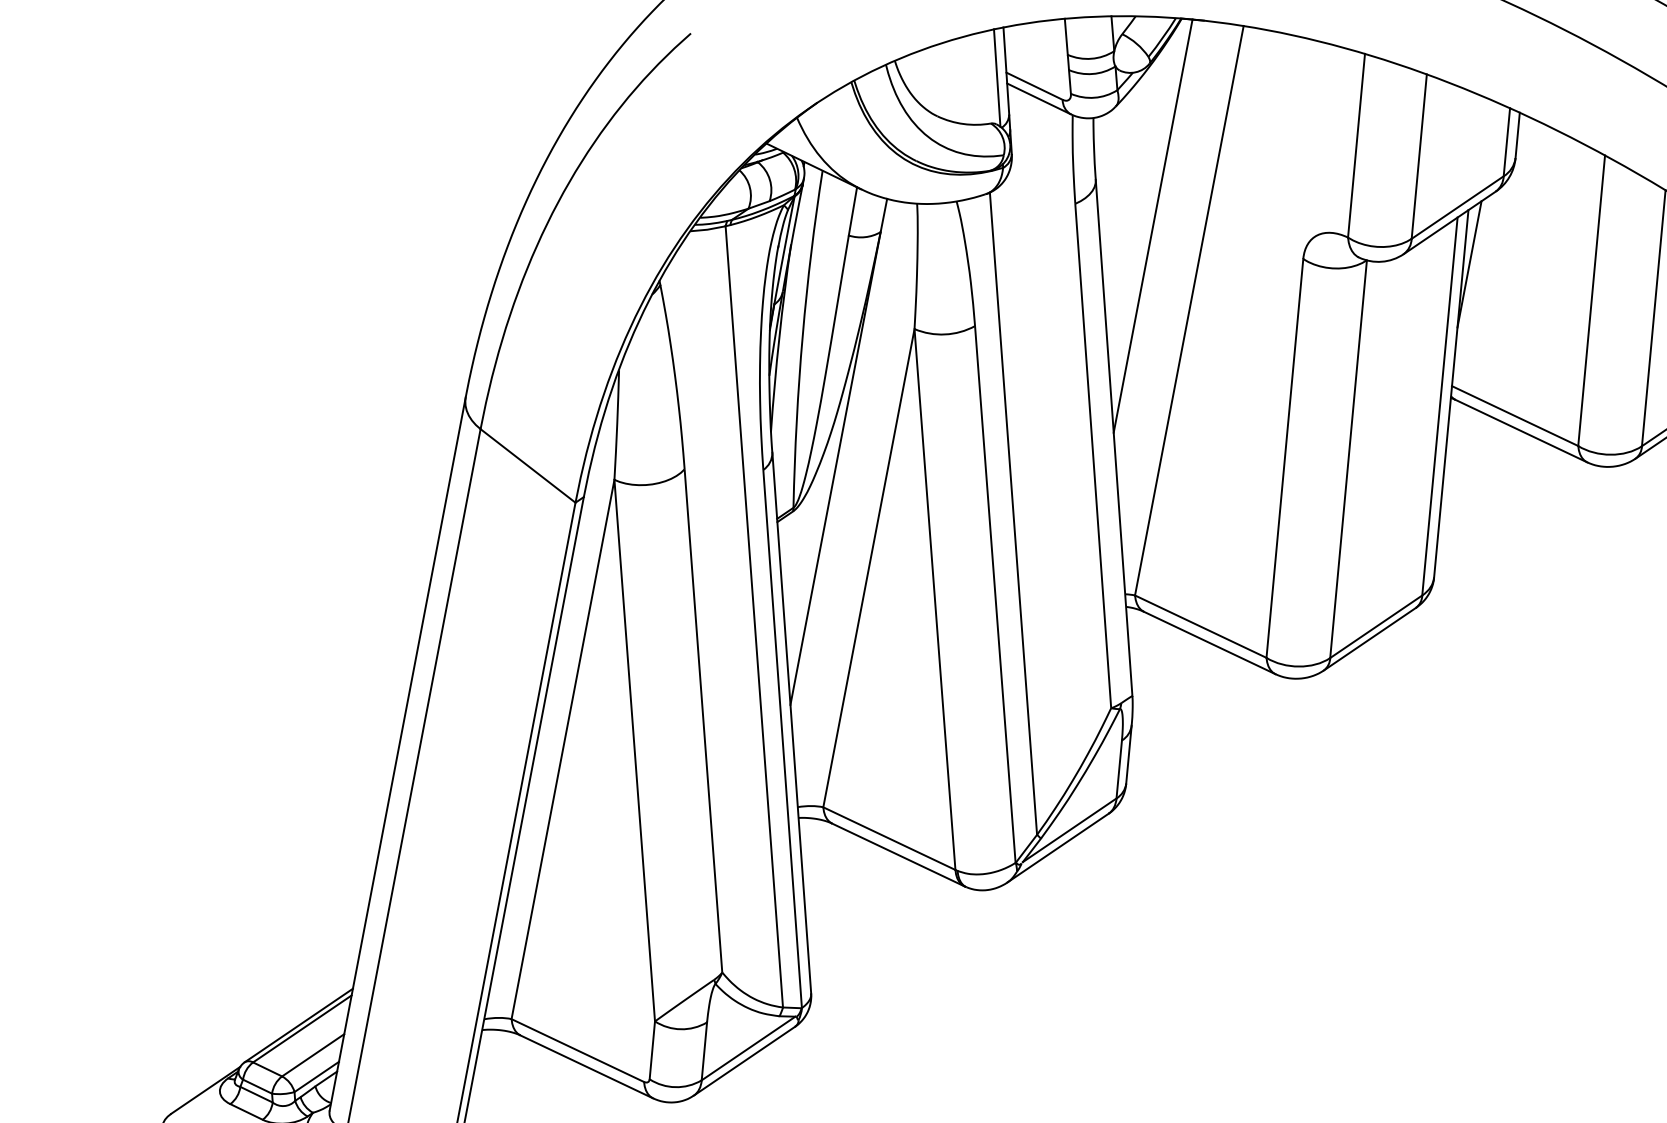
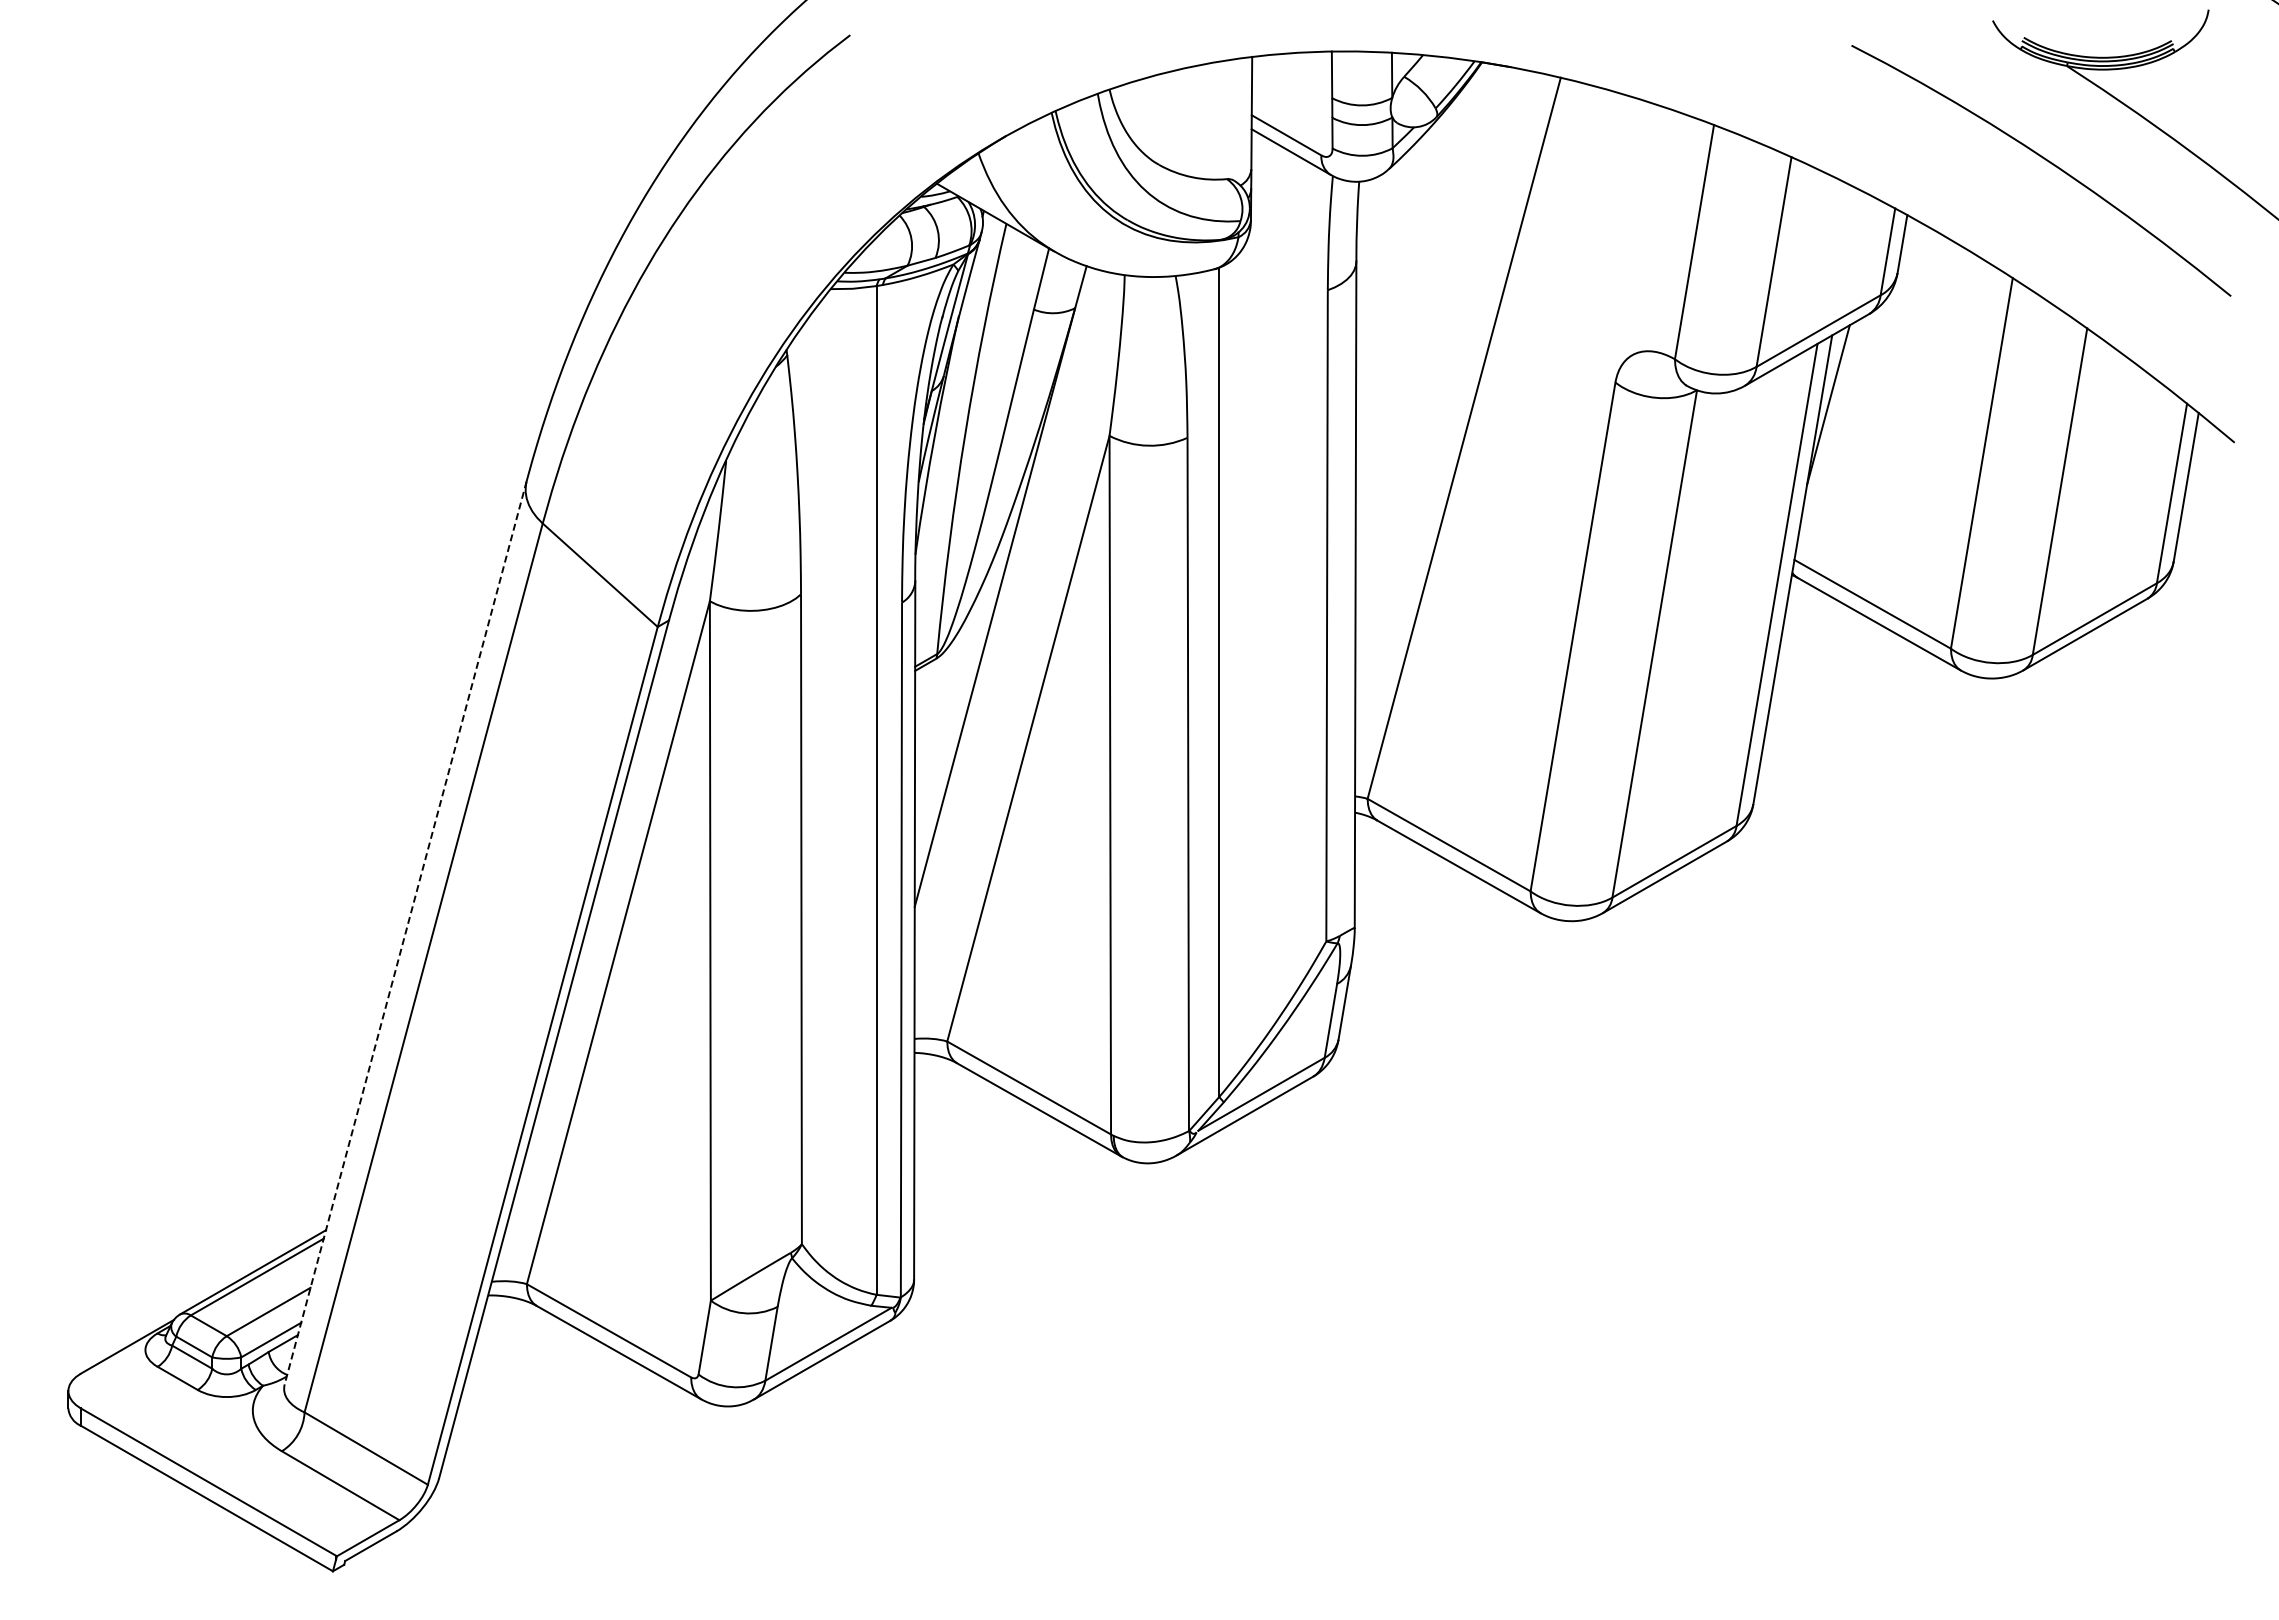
line: (996, 78) -> (1238, 121), removed
line: (1152, 225) -> (1425, 325), removed
line: (397, 754) -> (405, 933), solid -> dashed

